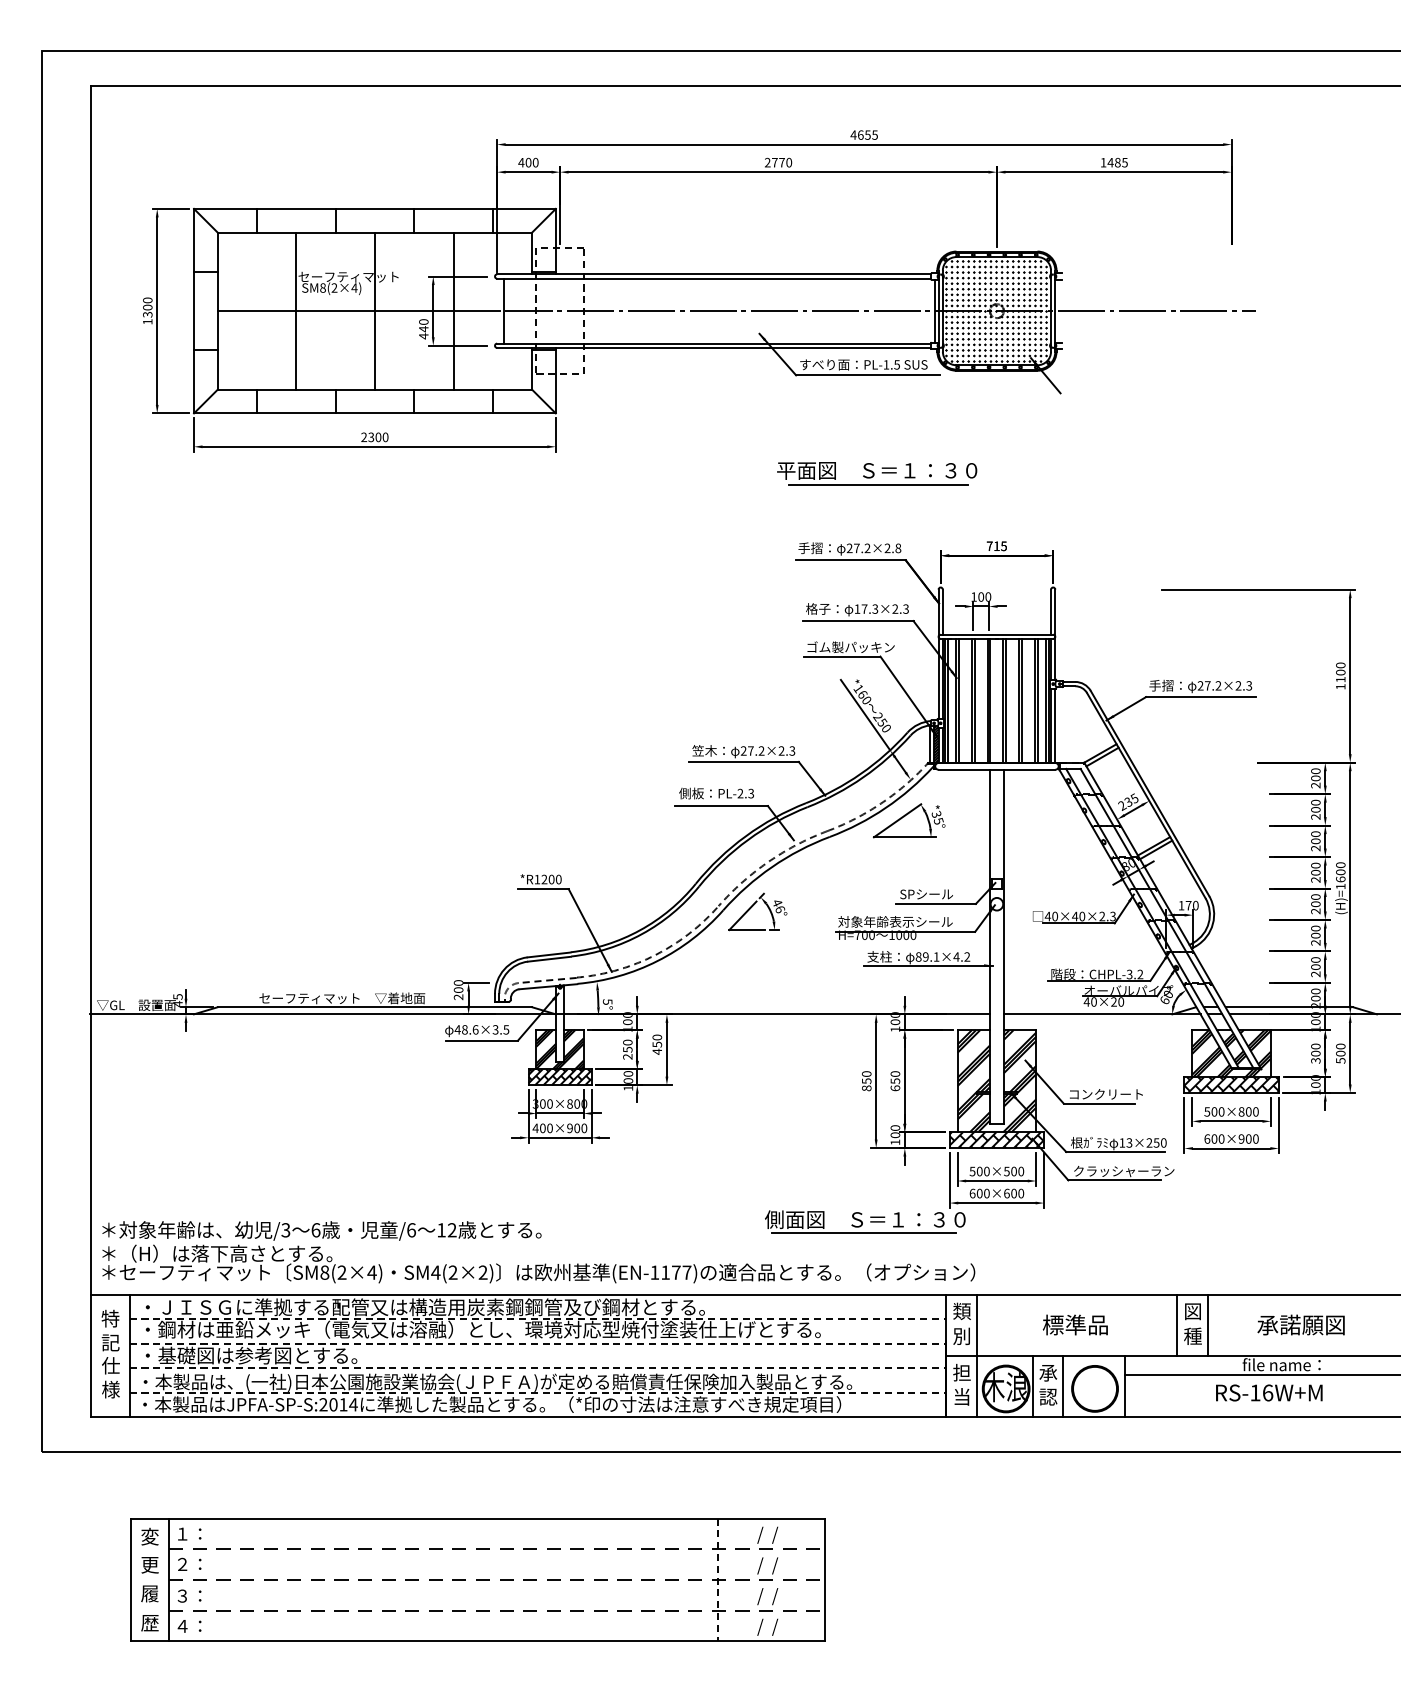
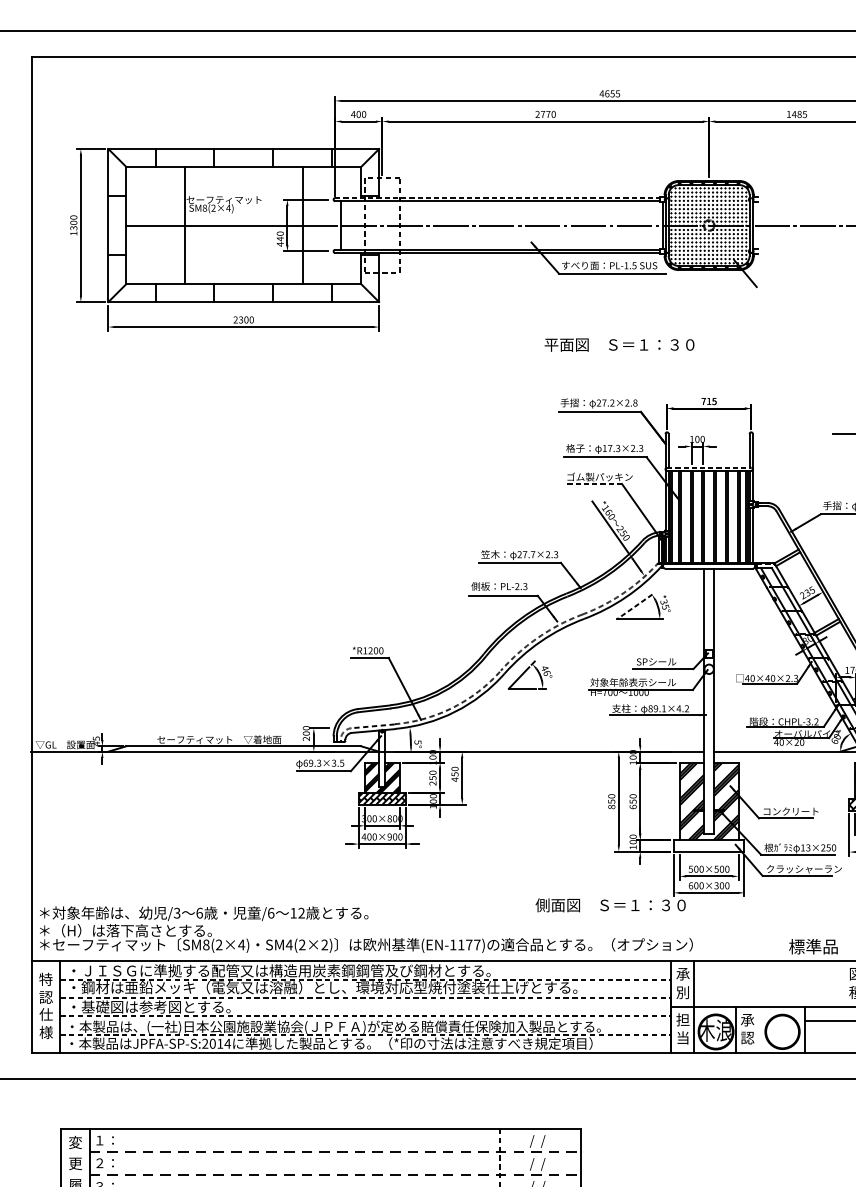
line: (714, 274) -> (497, 198), solid -> dashed
line: (374, 310) -> (243, 225), removed
line: (878, 485) -> (620, 355), removed
line: (997, 634) -> (709, 467), solid -> dashed
line: (841, 656) -> (592, 483), solid -> dashed
text: (761, 750) -> (533, 554), 27.2×2.3 -> 27.7×2.3
line: (897, 820) -> (634, 606), solid -> dashed
text: (466, 1029) -> (312, 763), 48.6×3.5 -> 69.3×3.5
hatch: (996, 1140) -> (708, 846), removed
text: (1006, 1193) -> (716, 885), 600×600 -> 600×300
line: (864, 1233) -> (610, 915), removed
text: (961, 1311) -> (682, 974), 類 -> 承
text: (1074, 1324) -> (812, 946), moved
line: (1176, 1324) -> (843, 983), removed
text: (111, 1342) -> (46, 997), 記 -> 認
line: (1063, 1386) -> (758, 1030), removed

